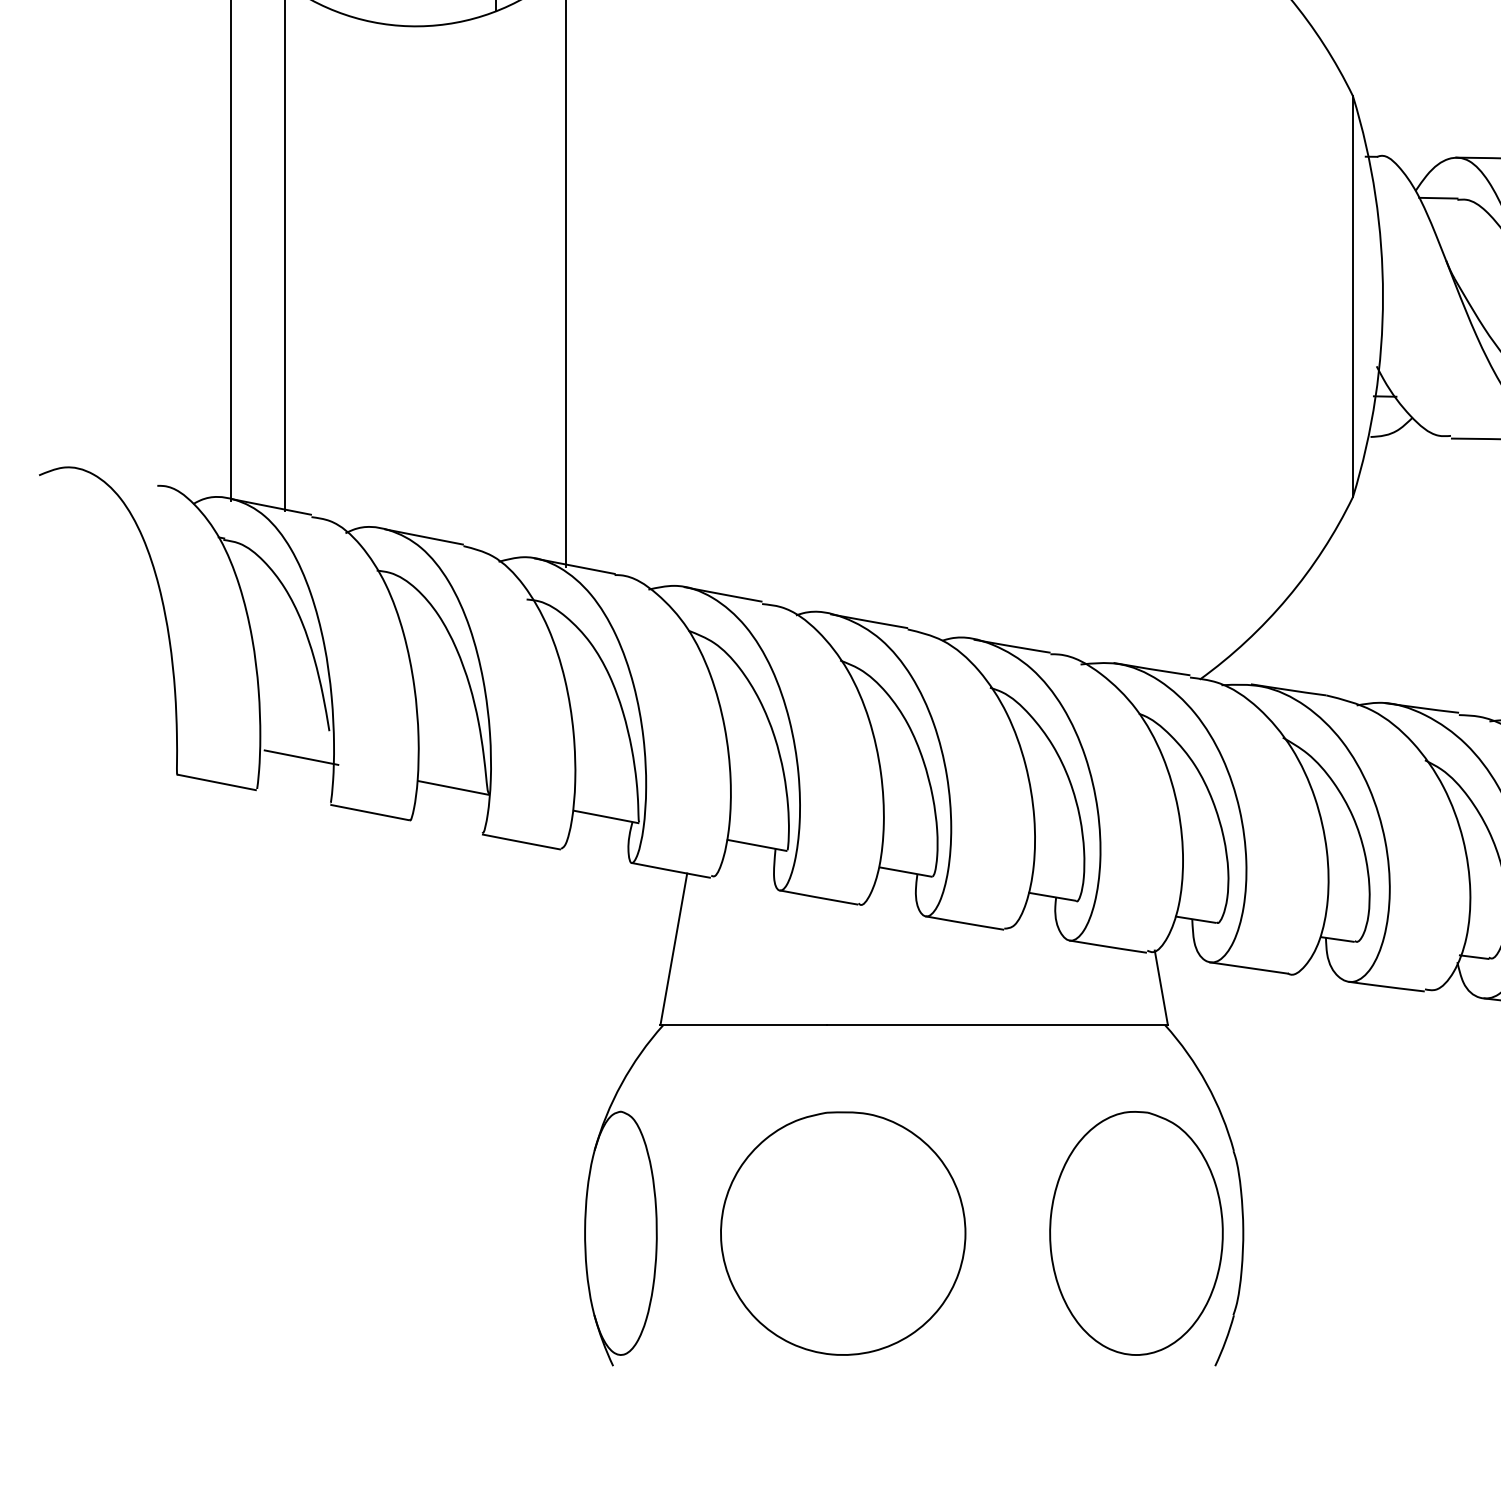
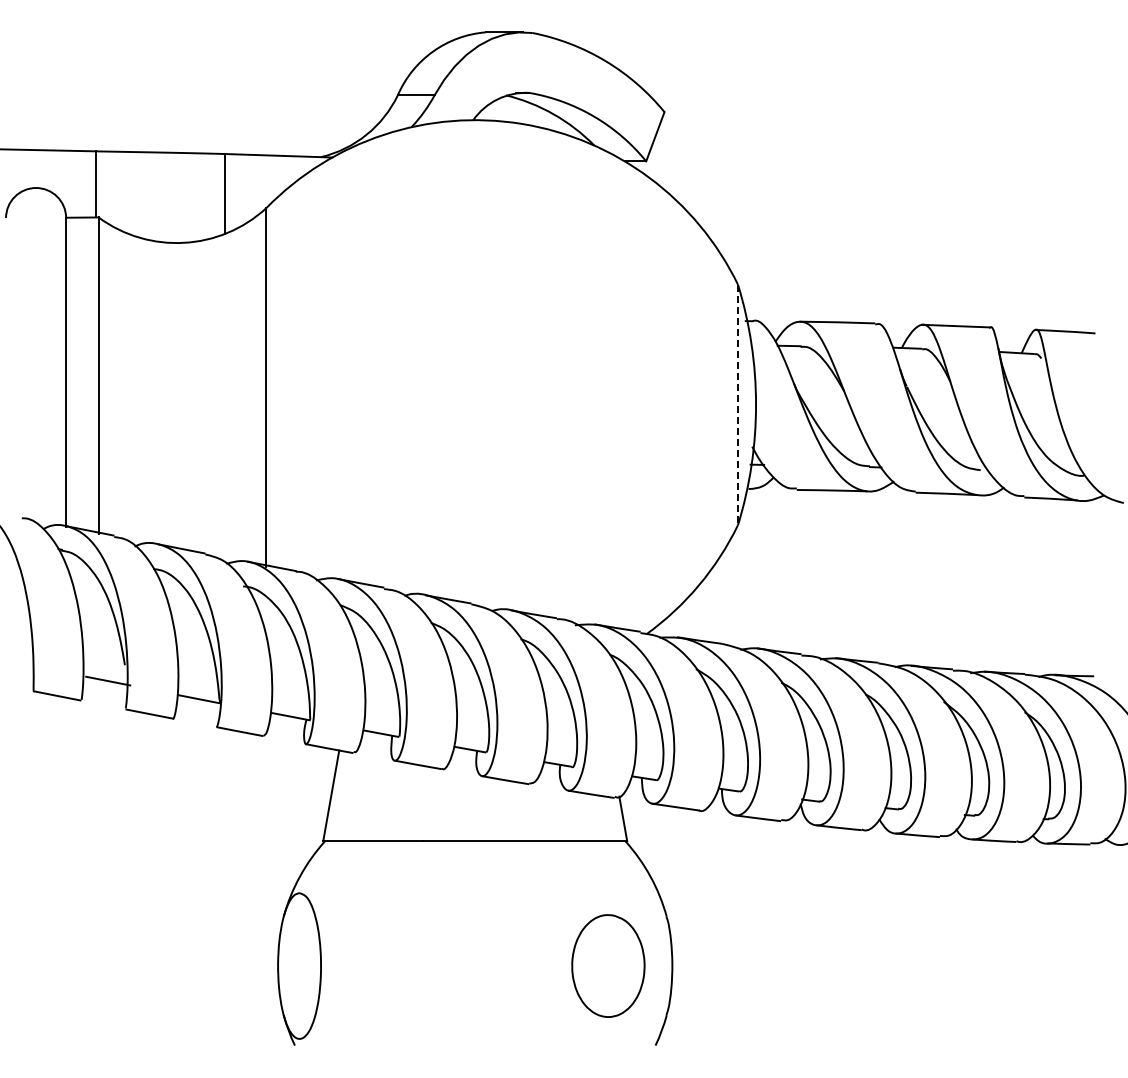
line: (1353, 297) -> (738, 405), solid -> dashed
part: (842, 1232) -> (432, 965), removed
part: (1136, 1232) -> (608, 965), size x0.7

